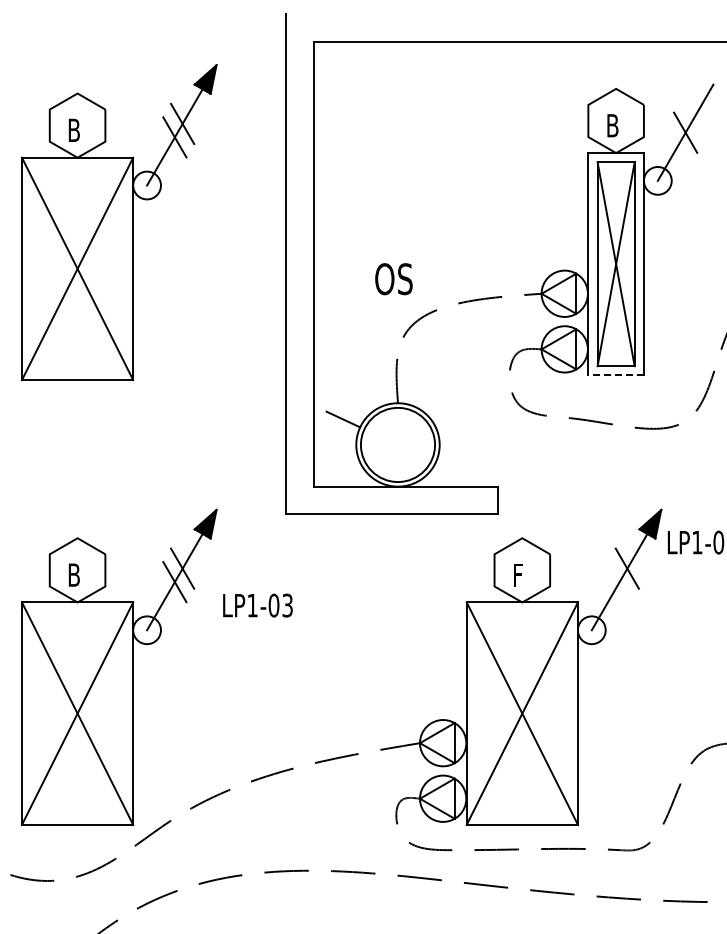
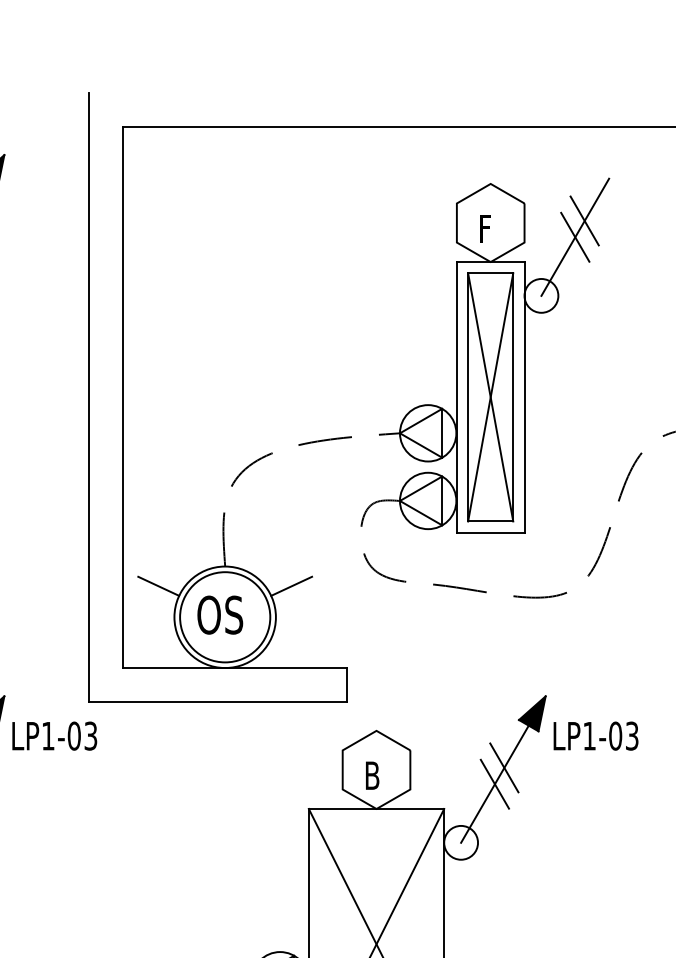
line: (692, 119) -> (583, 221), added
text: (612, 125) -> (486, 228), B -> F
text: (393, 279) -> (219, 615), moved
line: (616, 375) -> (491, 532), dashed -> solid
line: (452, 419) -> (291, 586), added
text: (518, 574) -> (371, 774), F -> B
line: (619, 582) -> (494, 784), added
text: (257, 605) -> (54, 736), moved

